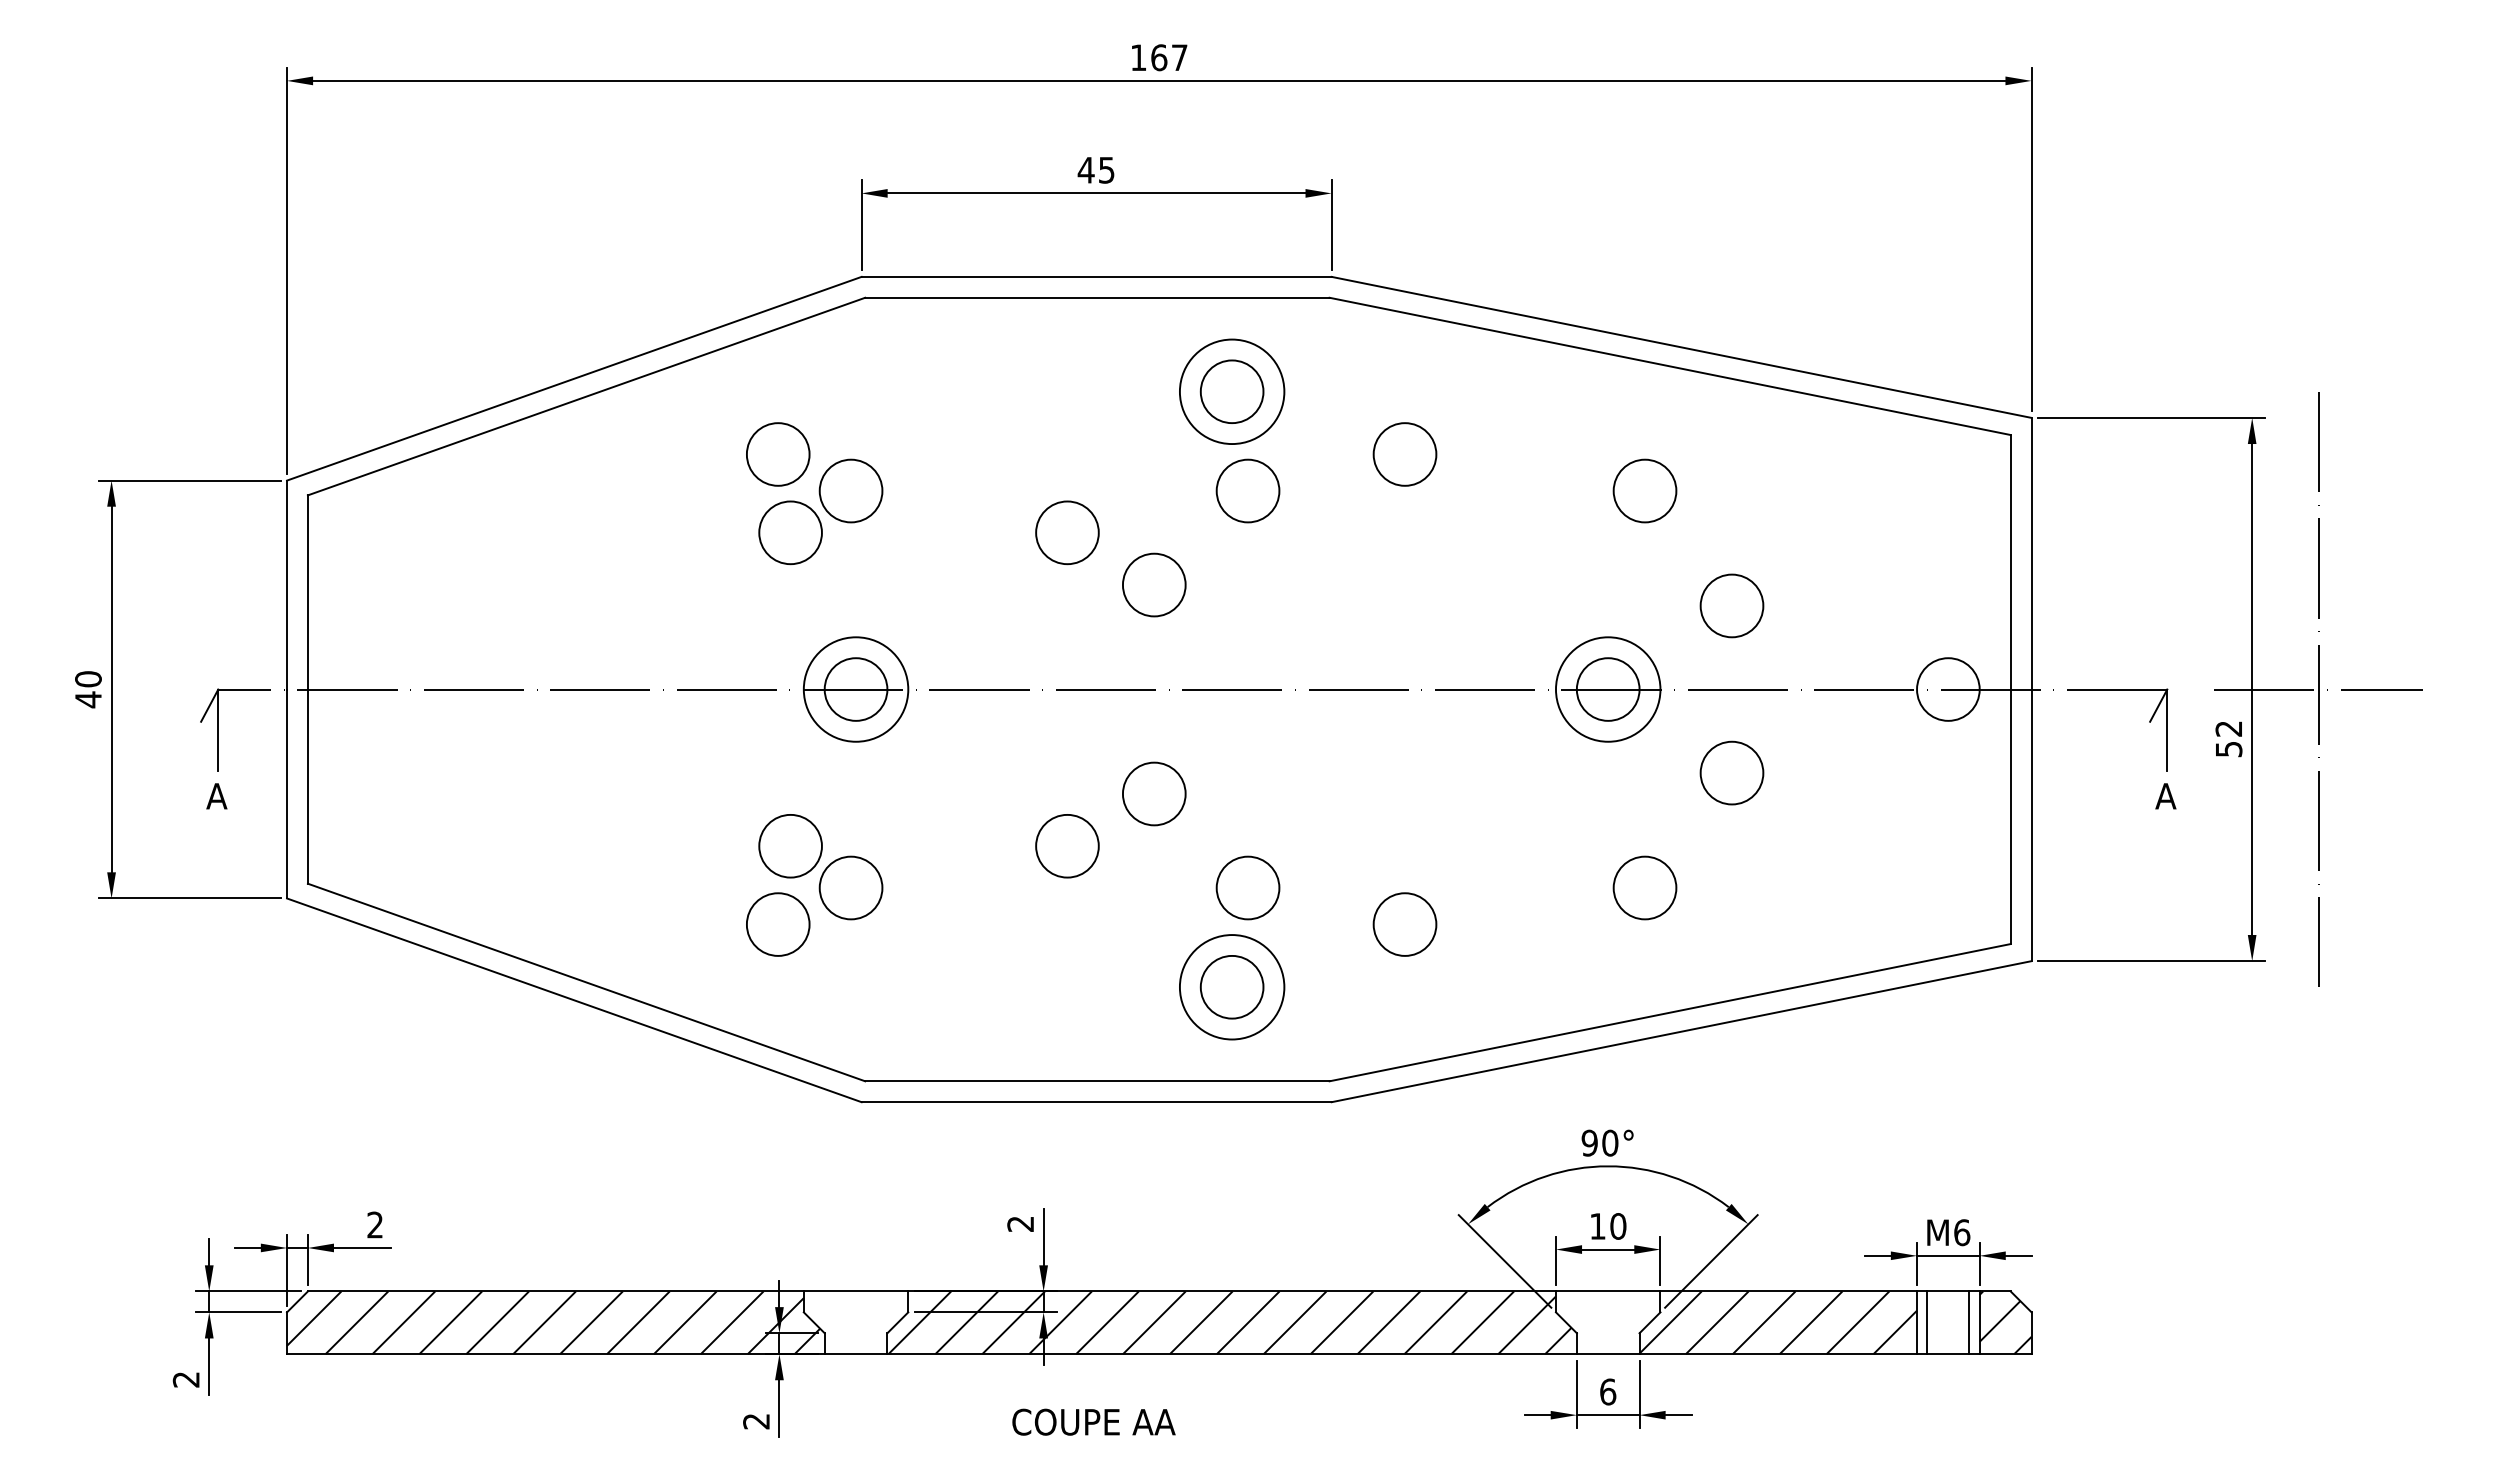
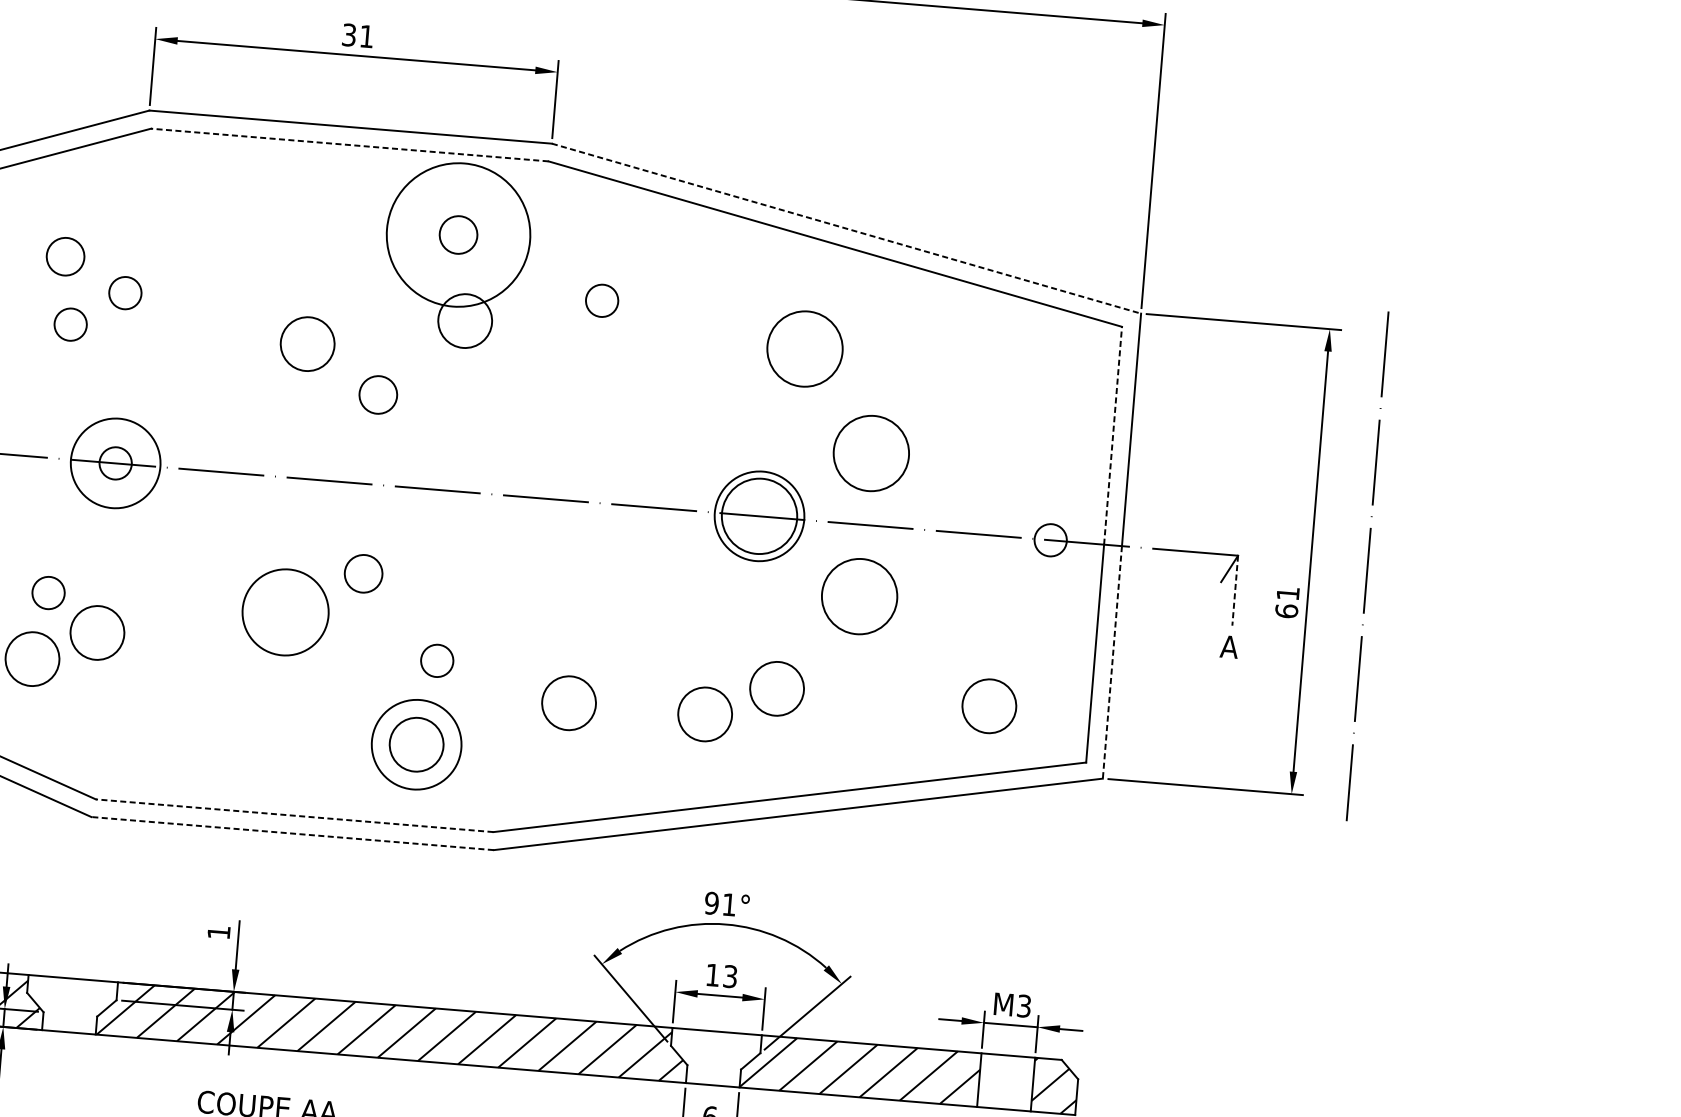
text: (1095, 169) -> (357, 35), 45 -> 31
line: (1096, 297) -> (349, 144), solid -> dashed
line: (1681, 347) -> (846, 228), solid -> dashed
circle: (1231, 391) -> (458, 234), size x0.7
circle: (1231, 391) -> (458, 234), size x1.6
circle: (777, 454) -> (64, 256), size x0.7
circle: (1404, 454) -> (601, 300), size x0.6
circle: (850, 490) -> (124, 292), size x0.6
circle: (1644, 490) -> (804, 348), size x1.4
circle: (790, 532) -> (70, 324), size x0.6
line: (2010, 561) -> (1112, 435), solid -> dashed
circle: (1153, 584) -> (377, 394), size x0.7
circle: (1731, 605) -> (870, 453), size x1.4
circle: (855, 689) -> (115, 463), size x0.6
circle: (1607, 689) -> (758, 516), size x1.4
circle: (1948, 689) -> (1050, 540), size x0.6
line: (2318, 689) -> (1367, 566), removed
line: (2167, 730) -> (1235, 590), solid -> dashed
text: (2228, 739) -> (1286, 602), 52 -> 61
circle: (1731, 772) -> (859, 596), size x1.4
circle: (1153, 793) -> (362, 573), size x0.7
line: (2031, 825) -> (1112, 662), solid -> dashed
circle: (1067, 845) -> (285, 611), size x1.6
circle: (790, 846) -> (48, 593), size x0.6
circle: (1247, 887) -> (436, 660), size x0.6
circle: (1892, 887) -> (988, 705), added
circle: (1563, 924) -> (704, 714), added
line: (1096, 1081) -> (293, 815), solid -> dashed
line: (1096, 1102) -> (292, 833), solid -> dashed
text: (1610, 1142) -> (729, 904), 90° -> 91°
text: (1020, 1223) -> (218, 932), 2 -> 1
text: (1618, 1226) -> (730, 976), 10 -> 13
text: (1962, 1232) -> (1024, 1006), M6 -> M3
line: (1927, 1322) -> (988, 1080), removed
line: (1969, 1322) -> (1024, 1083), removed

